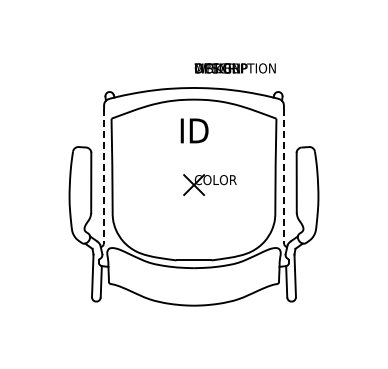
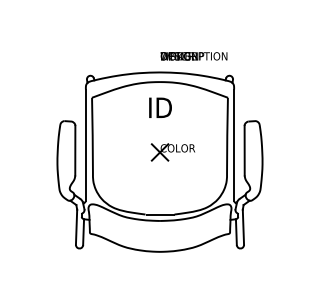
line: (104, 176) -> (86, 145), dashed -> solid
line: (283, 176) -> (233, 145), dashed -> solid

